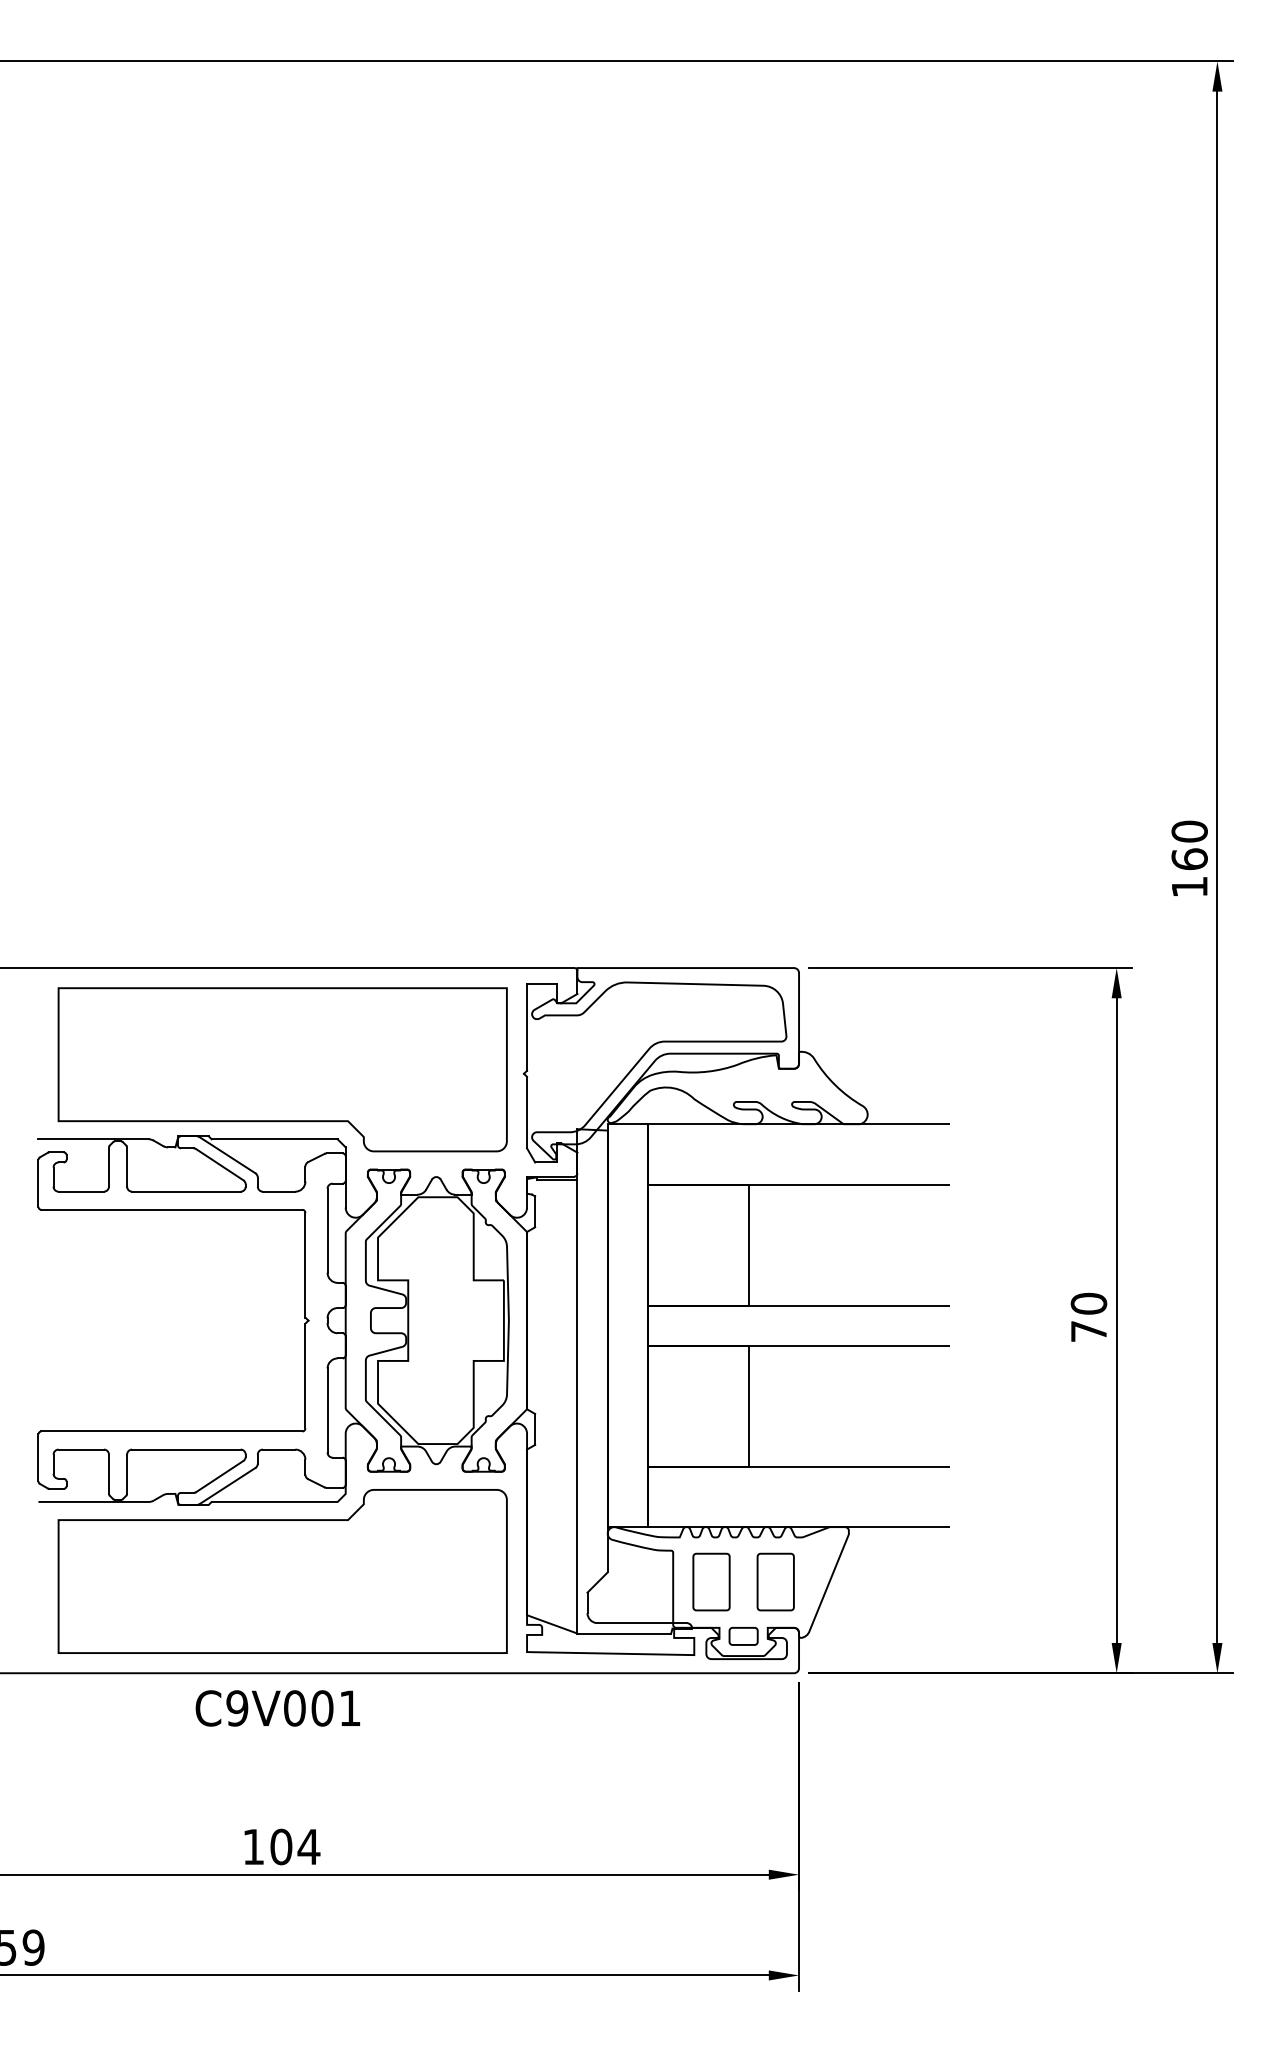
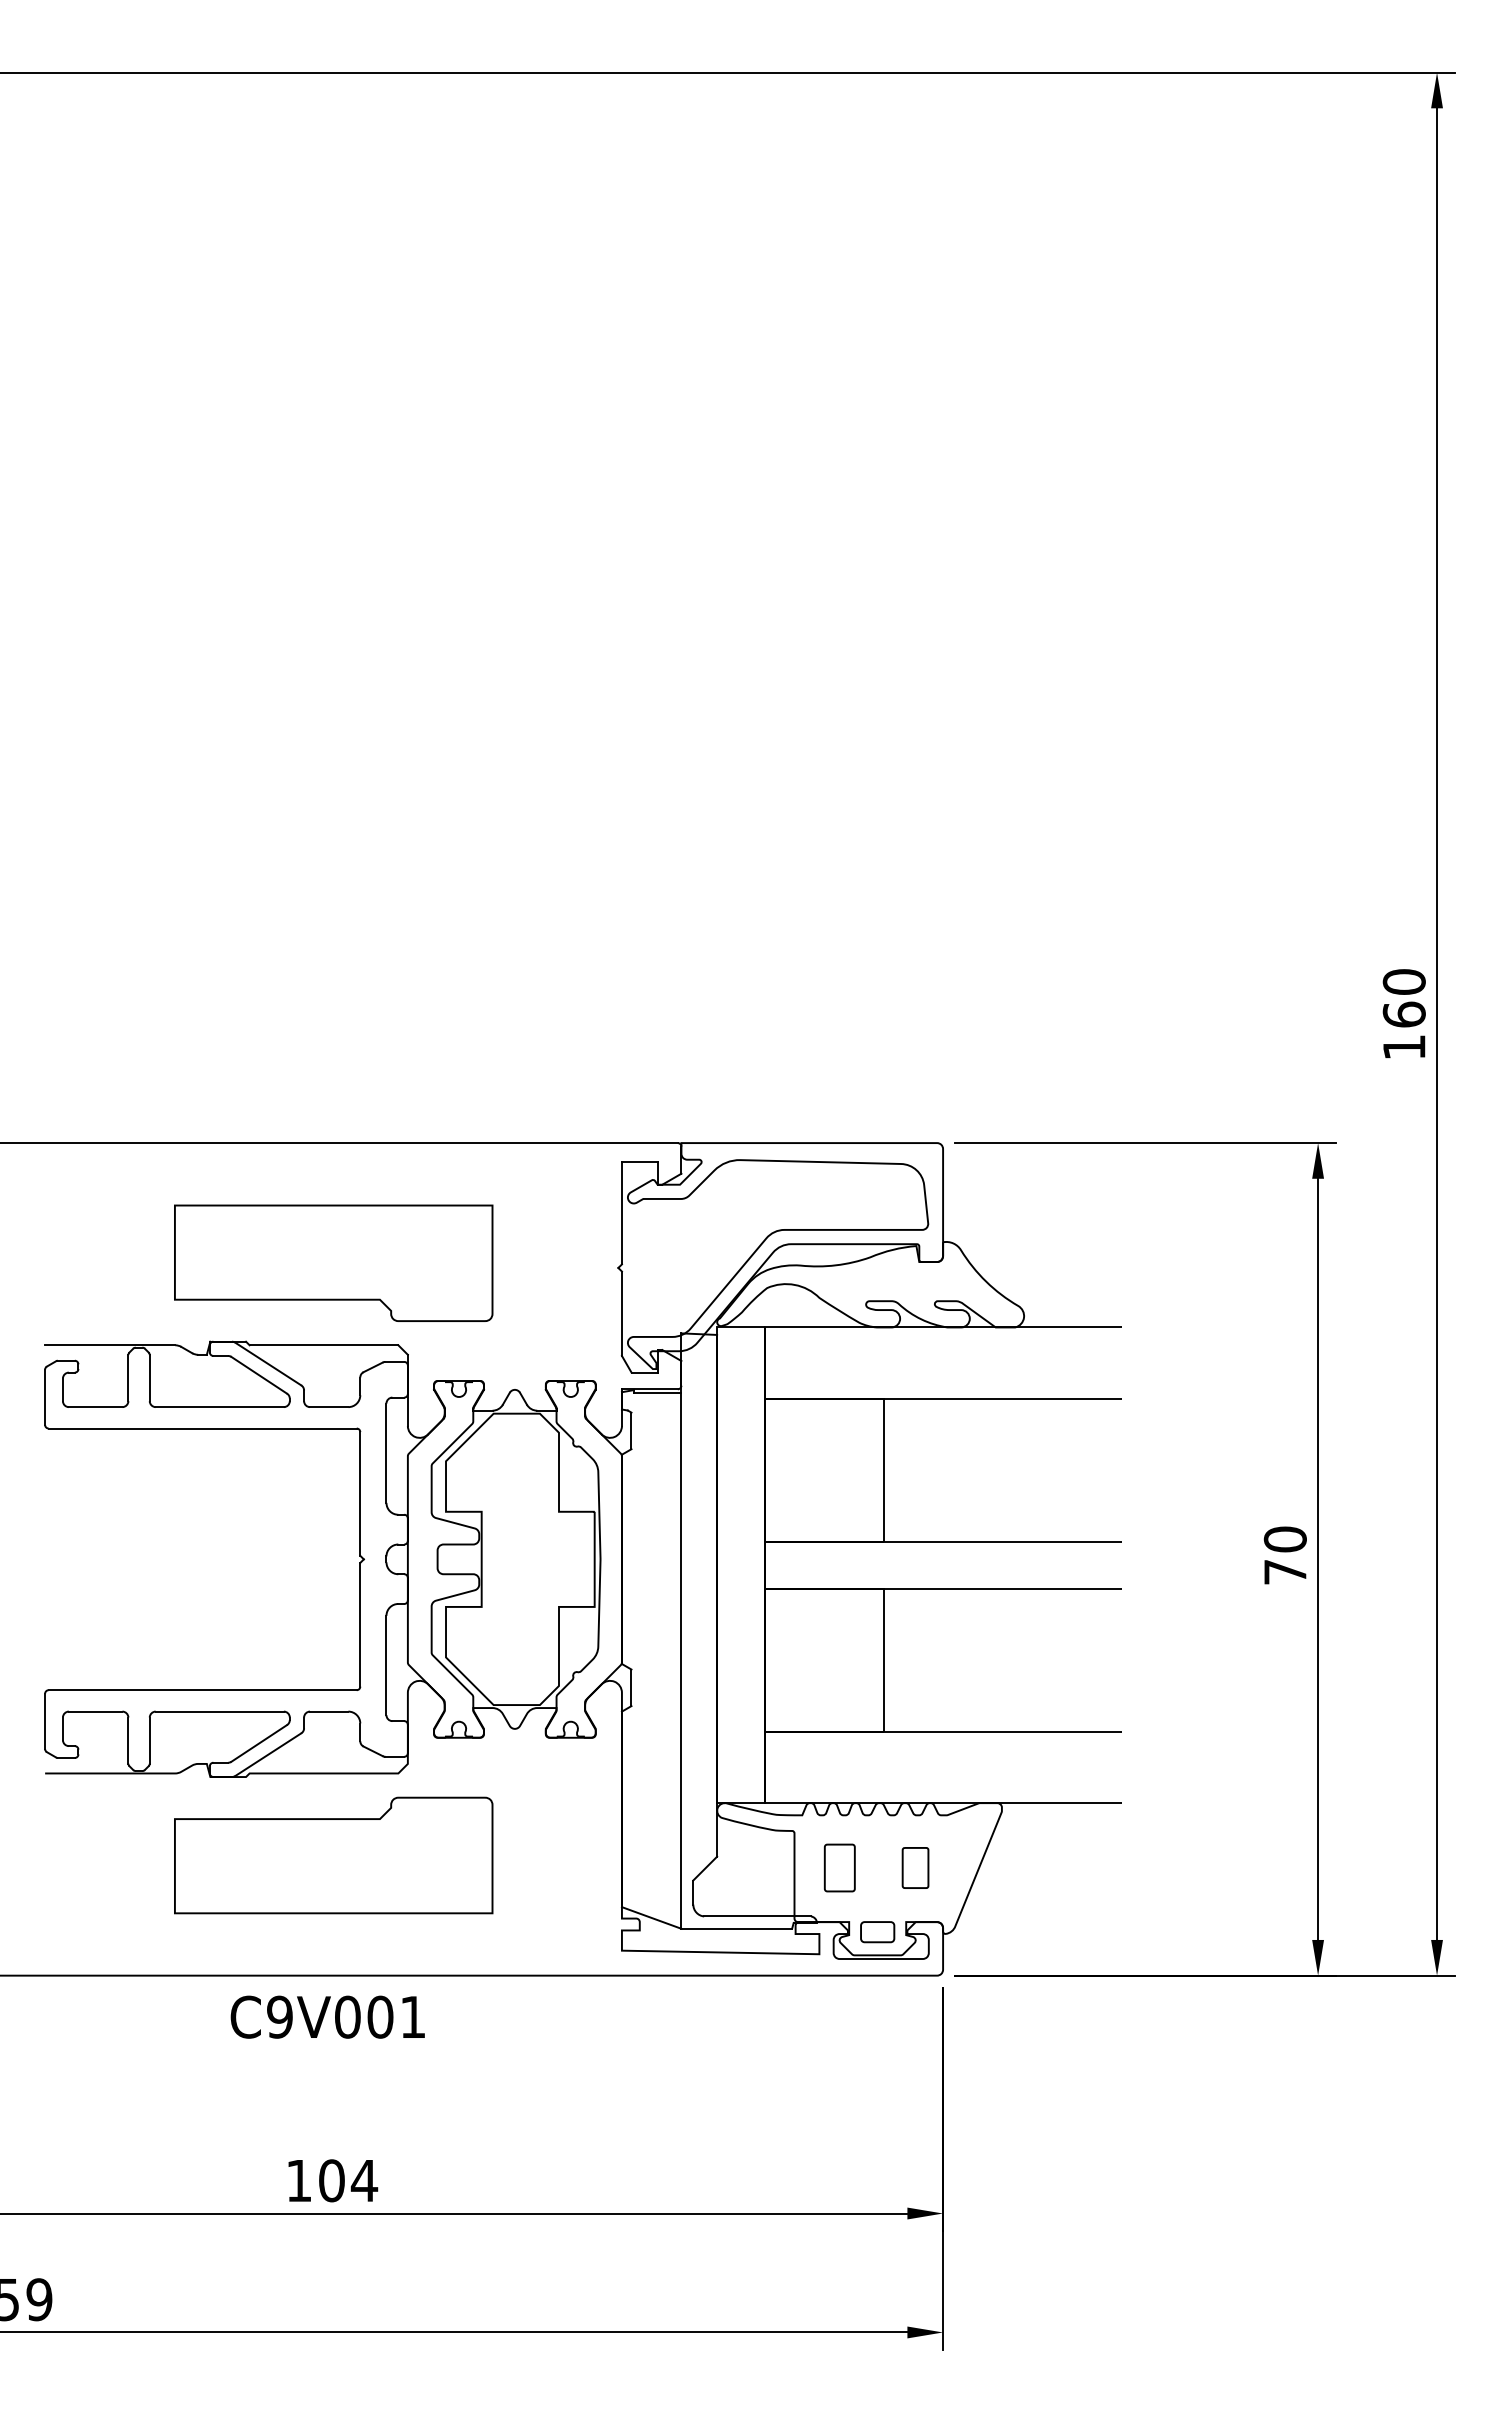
part: (282, 1070) -> (333, 1263), size x0.6
part: (282, 1571) -> (333, 1855), size x0.6
part: (711, 1581) -> (839, 1867), size x0.7
part: (775, 1581) -> (915, 1867), size x0.6

